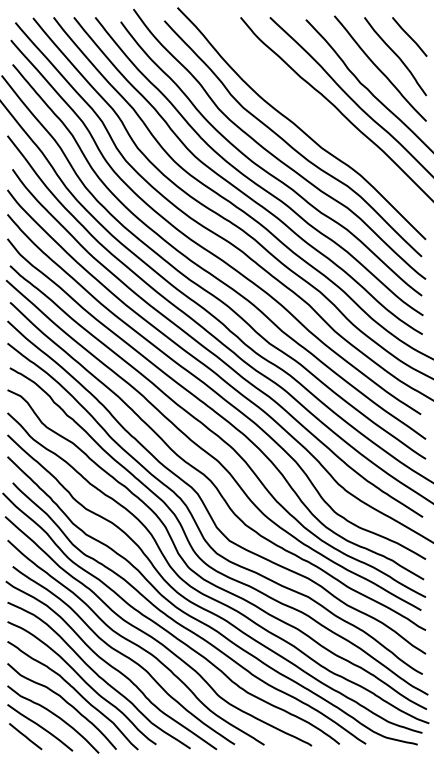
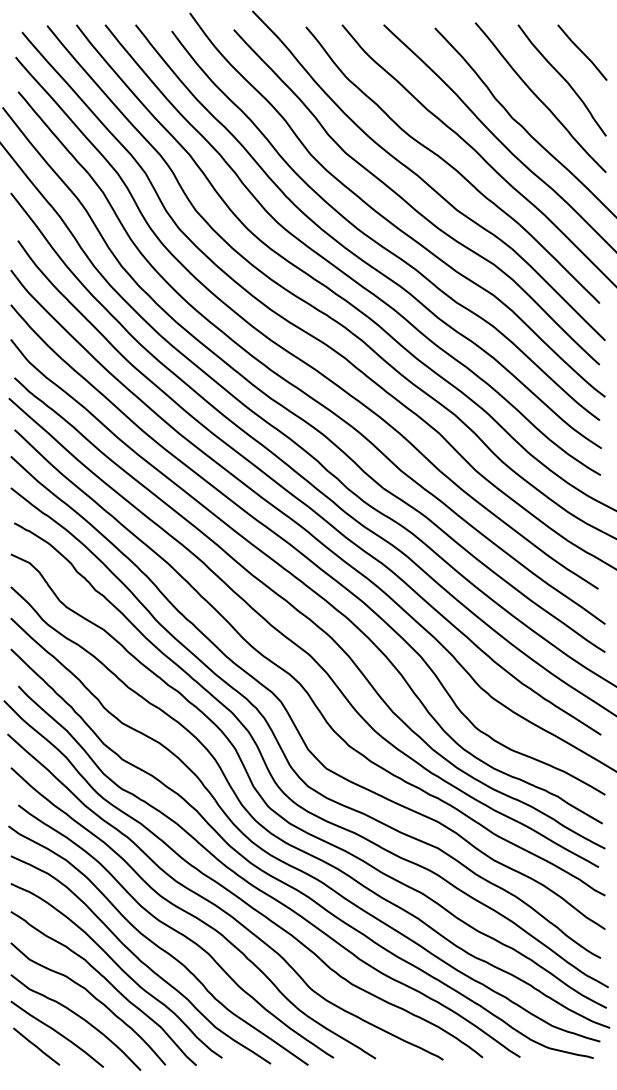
curve: (317, 115) -> (451, 164), added

